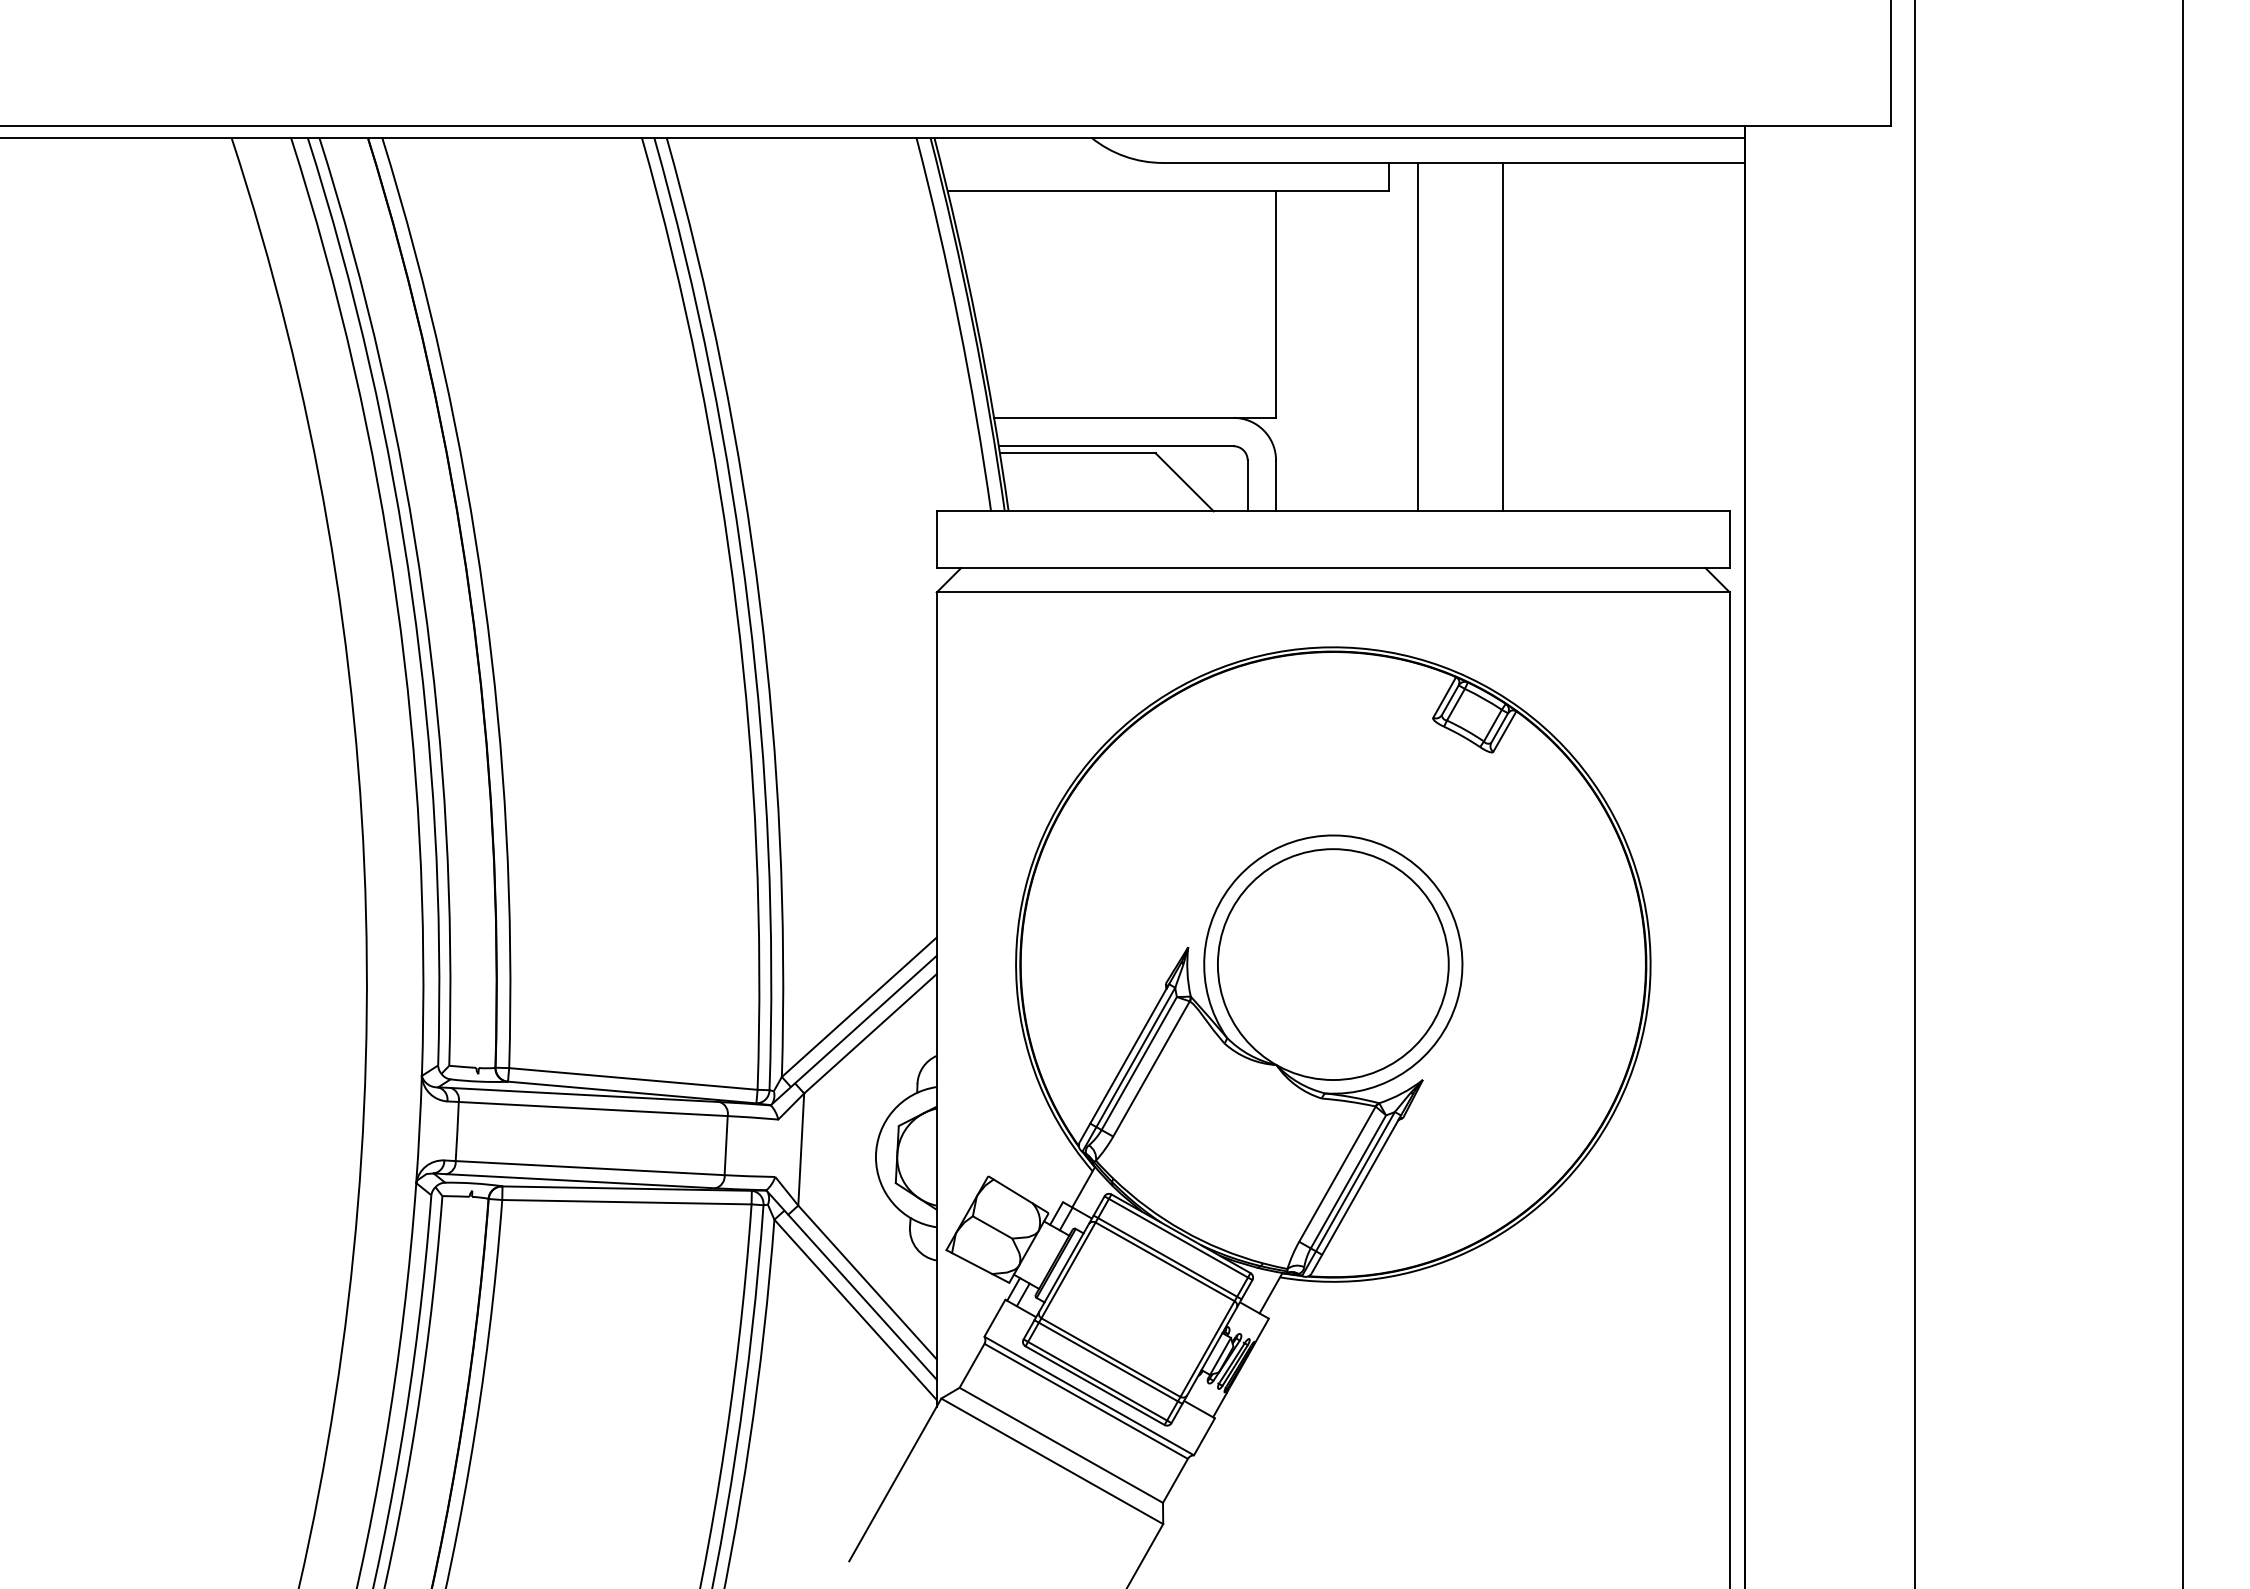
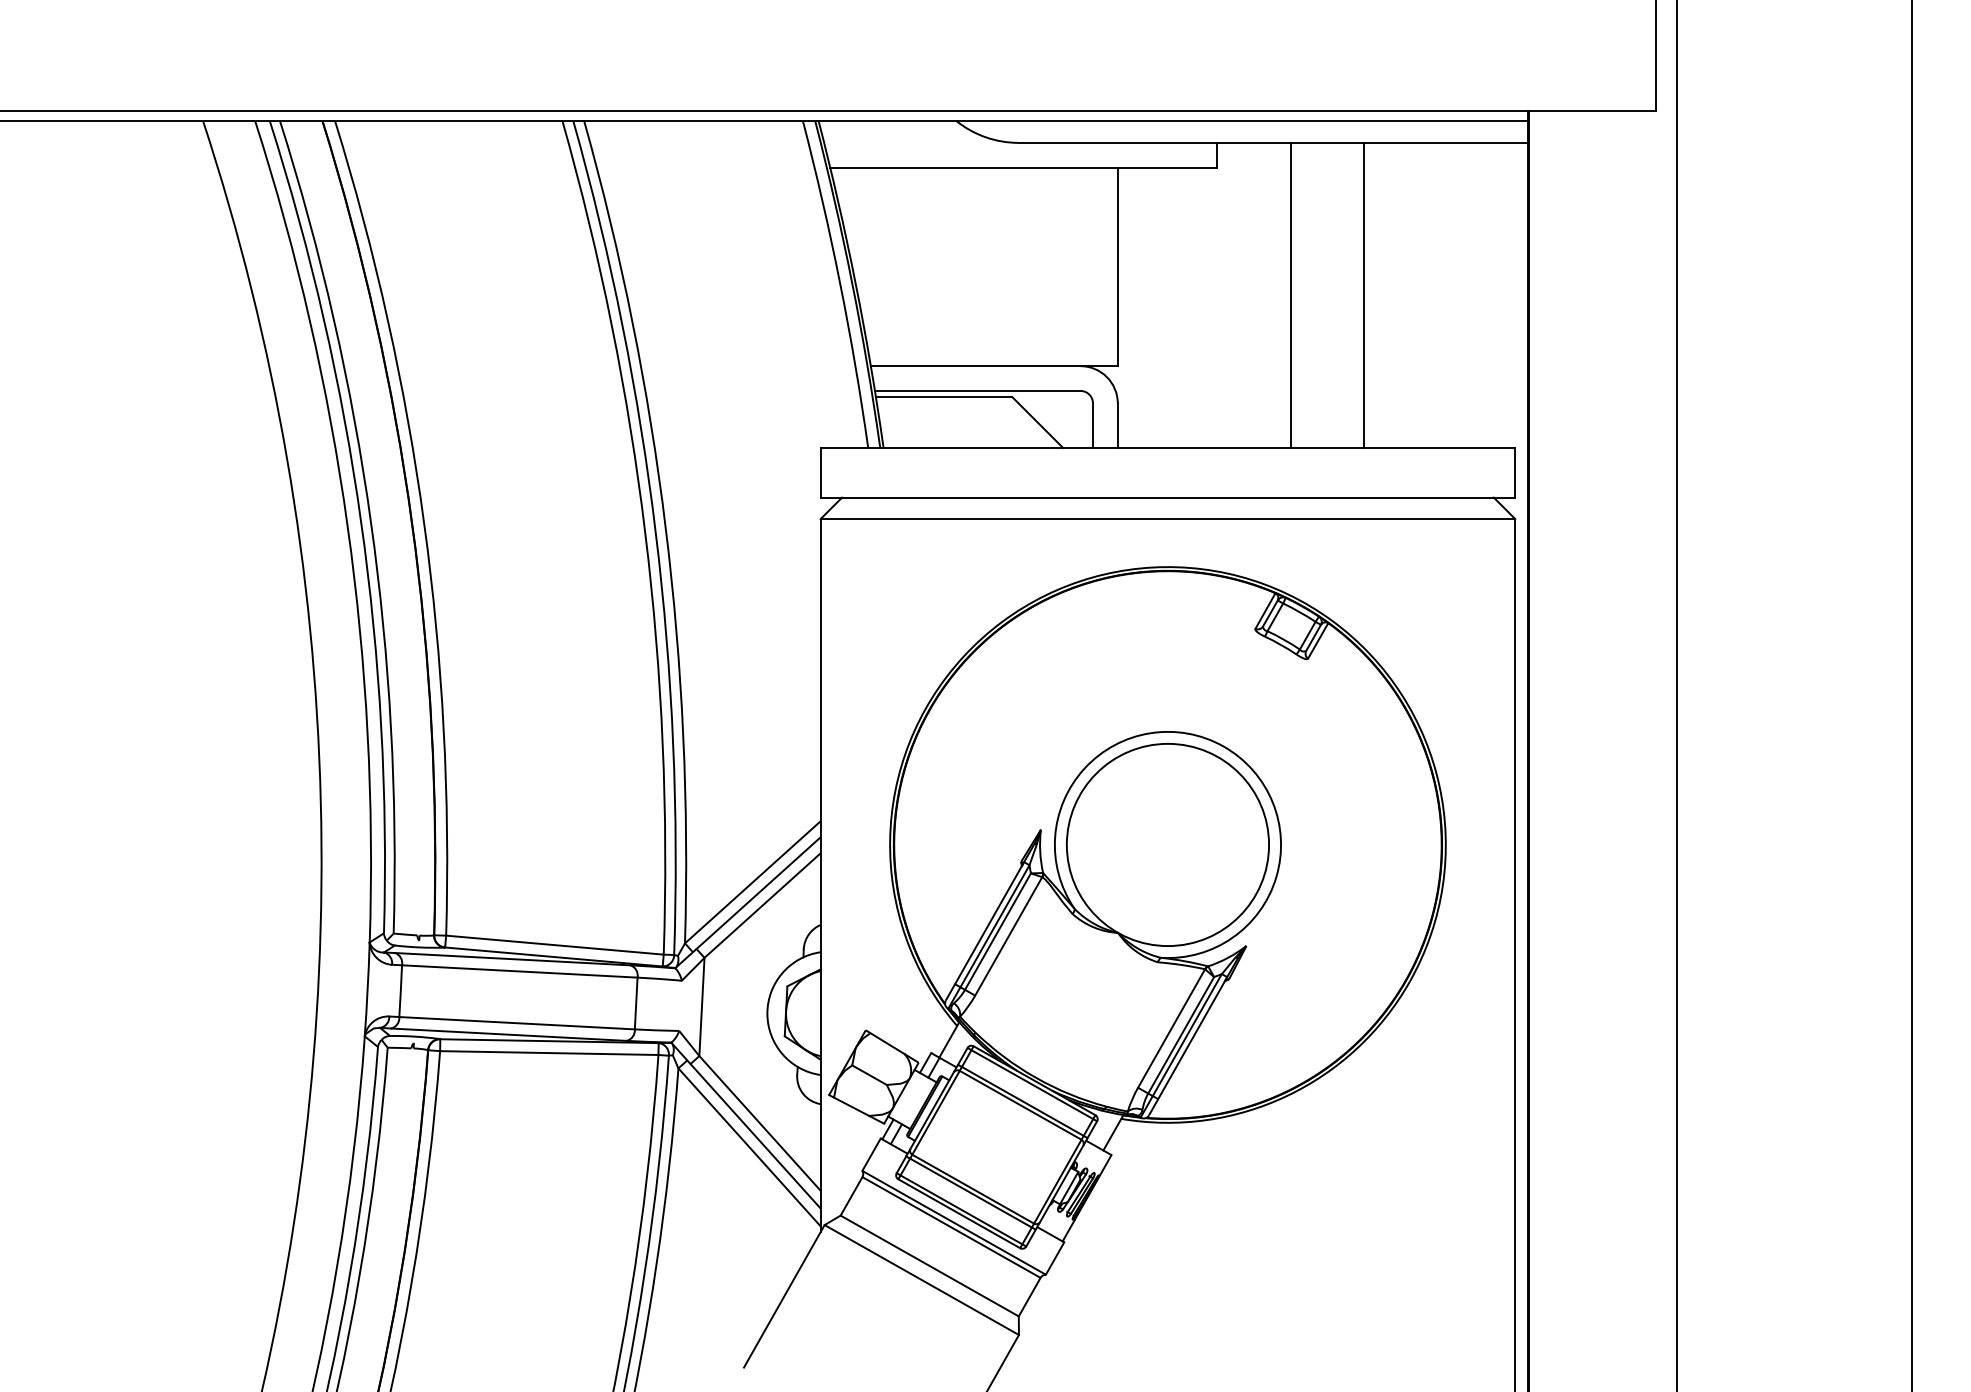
line: (1417, 336) -> (1290, 294), moved
line: (1502, 336) -> (1363, 294), moved

